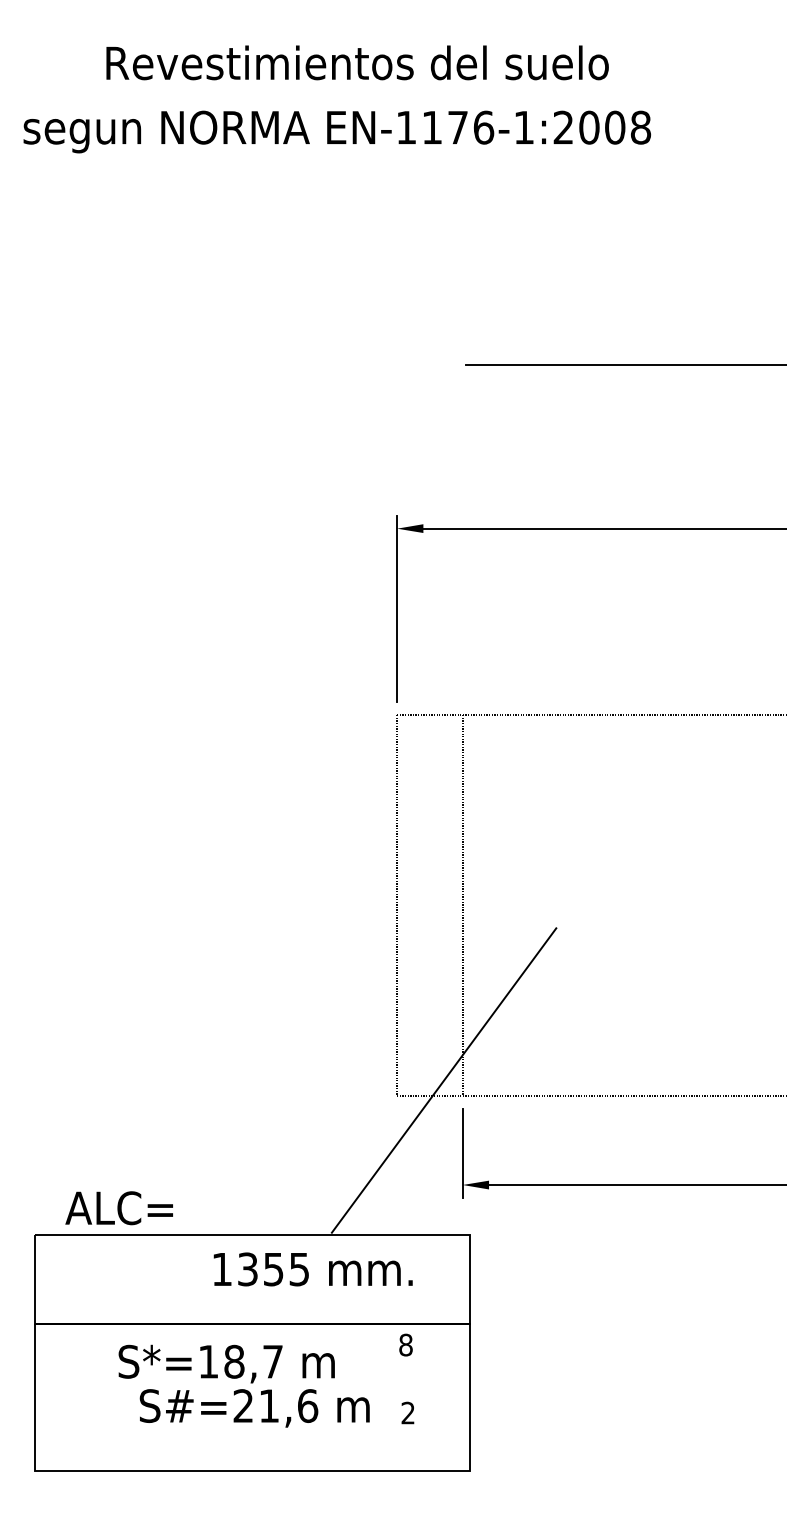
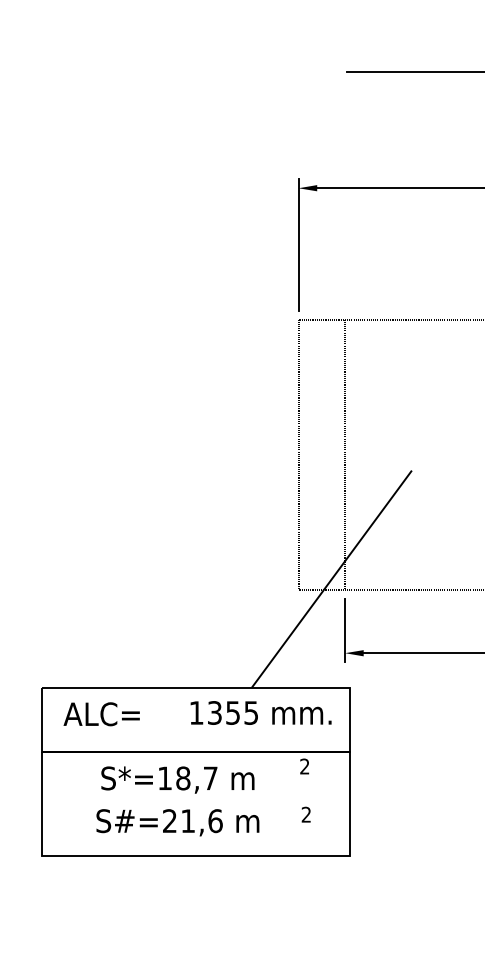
text: (118, 1208) -> (101, 714), moved
text: (312, 1269) -> (260, 713), moved
text: (405, 1344) -> (304, 766), 8 -> 2
text: (254, 1408) -> (177, 822), moved

